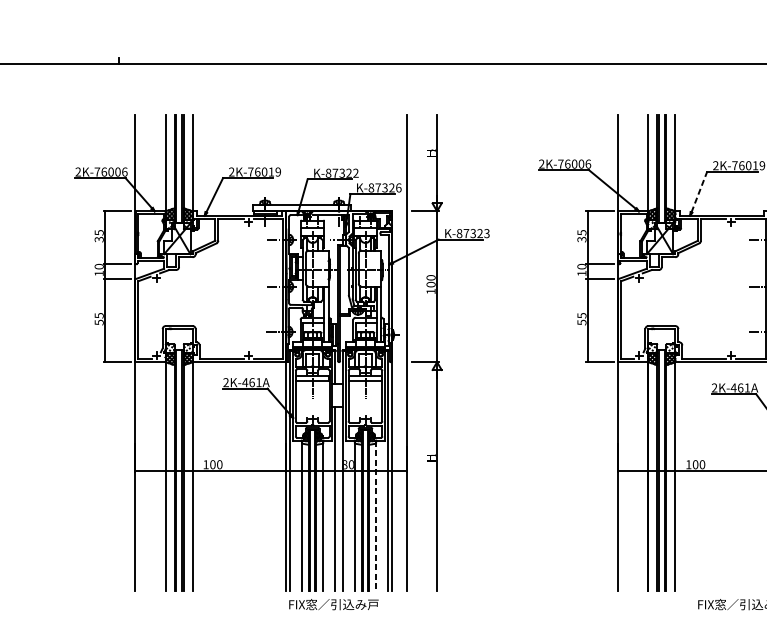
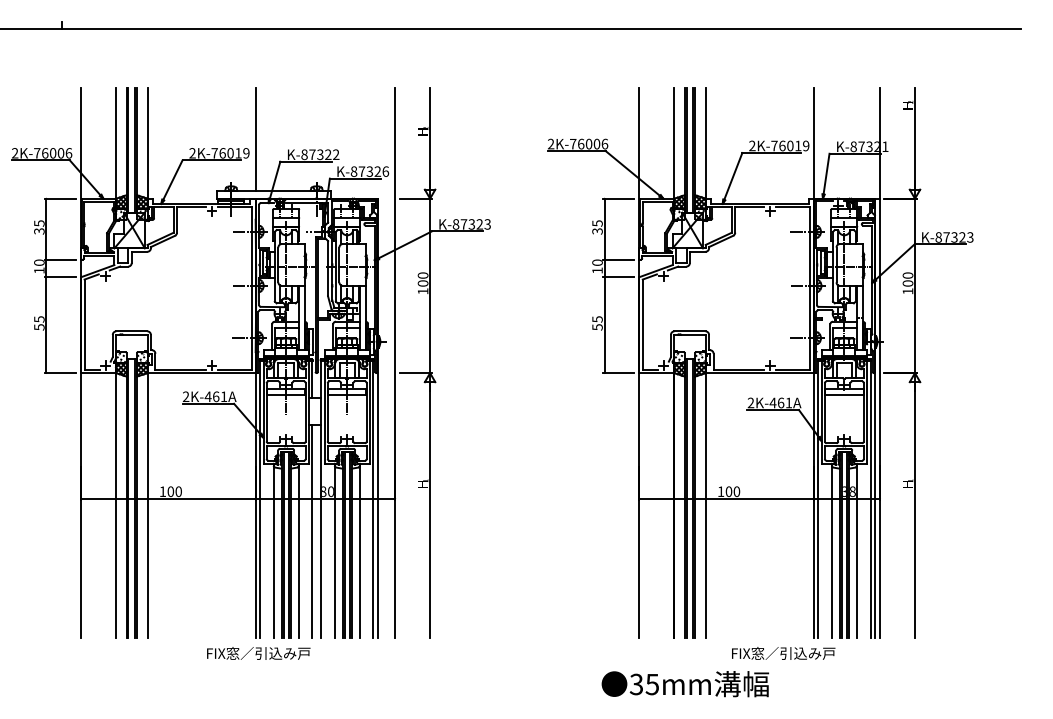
line: (286, 159) -> (255, 138), added
line: (699, 191) -> (733, 175), dashed -> solid
line: (376, 516) -> (359, 551), dashed -> solid
text: (333, 604) -> (258, 653), moved

